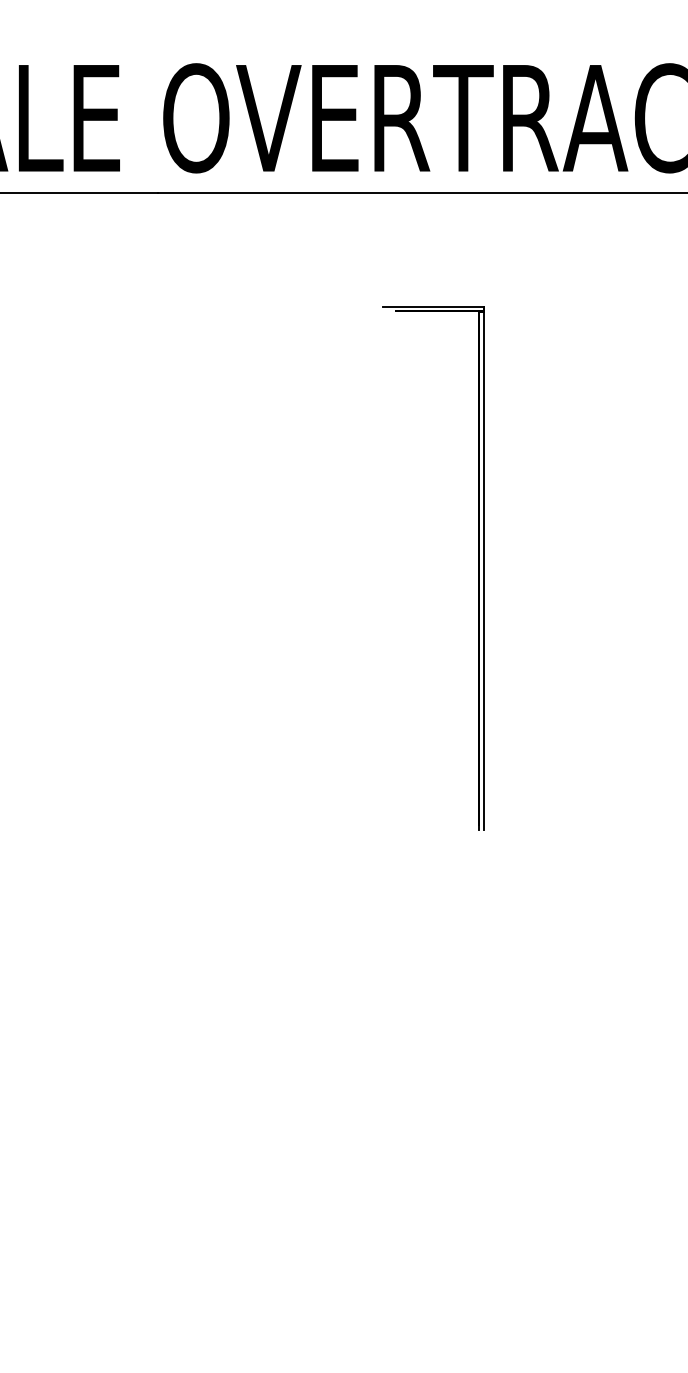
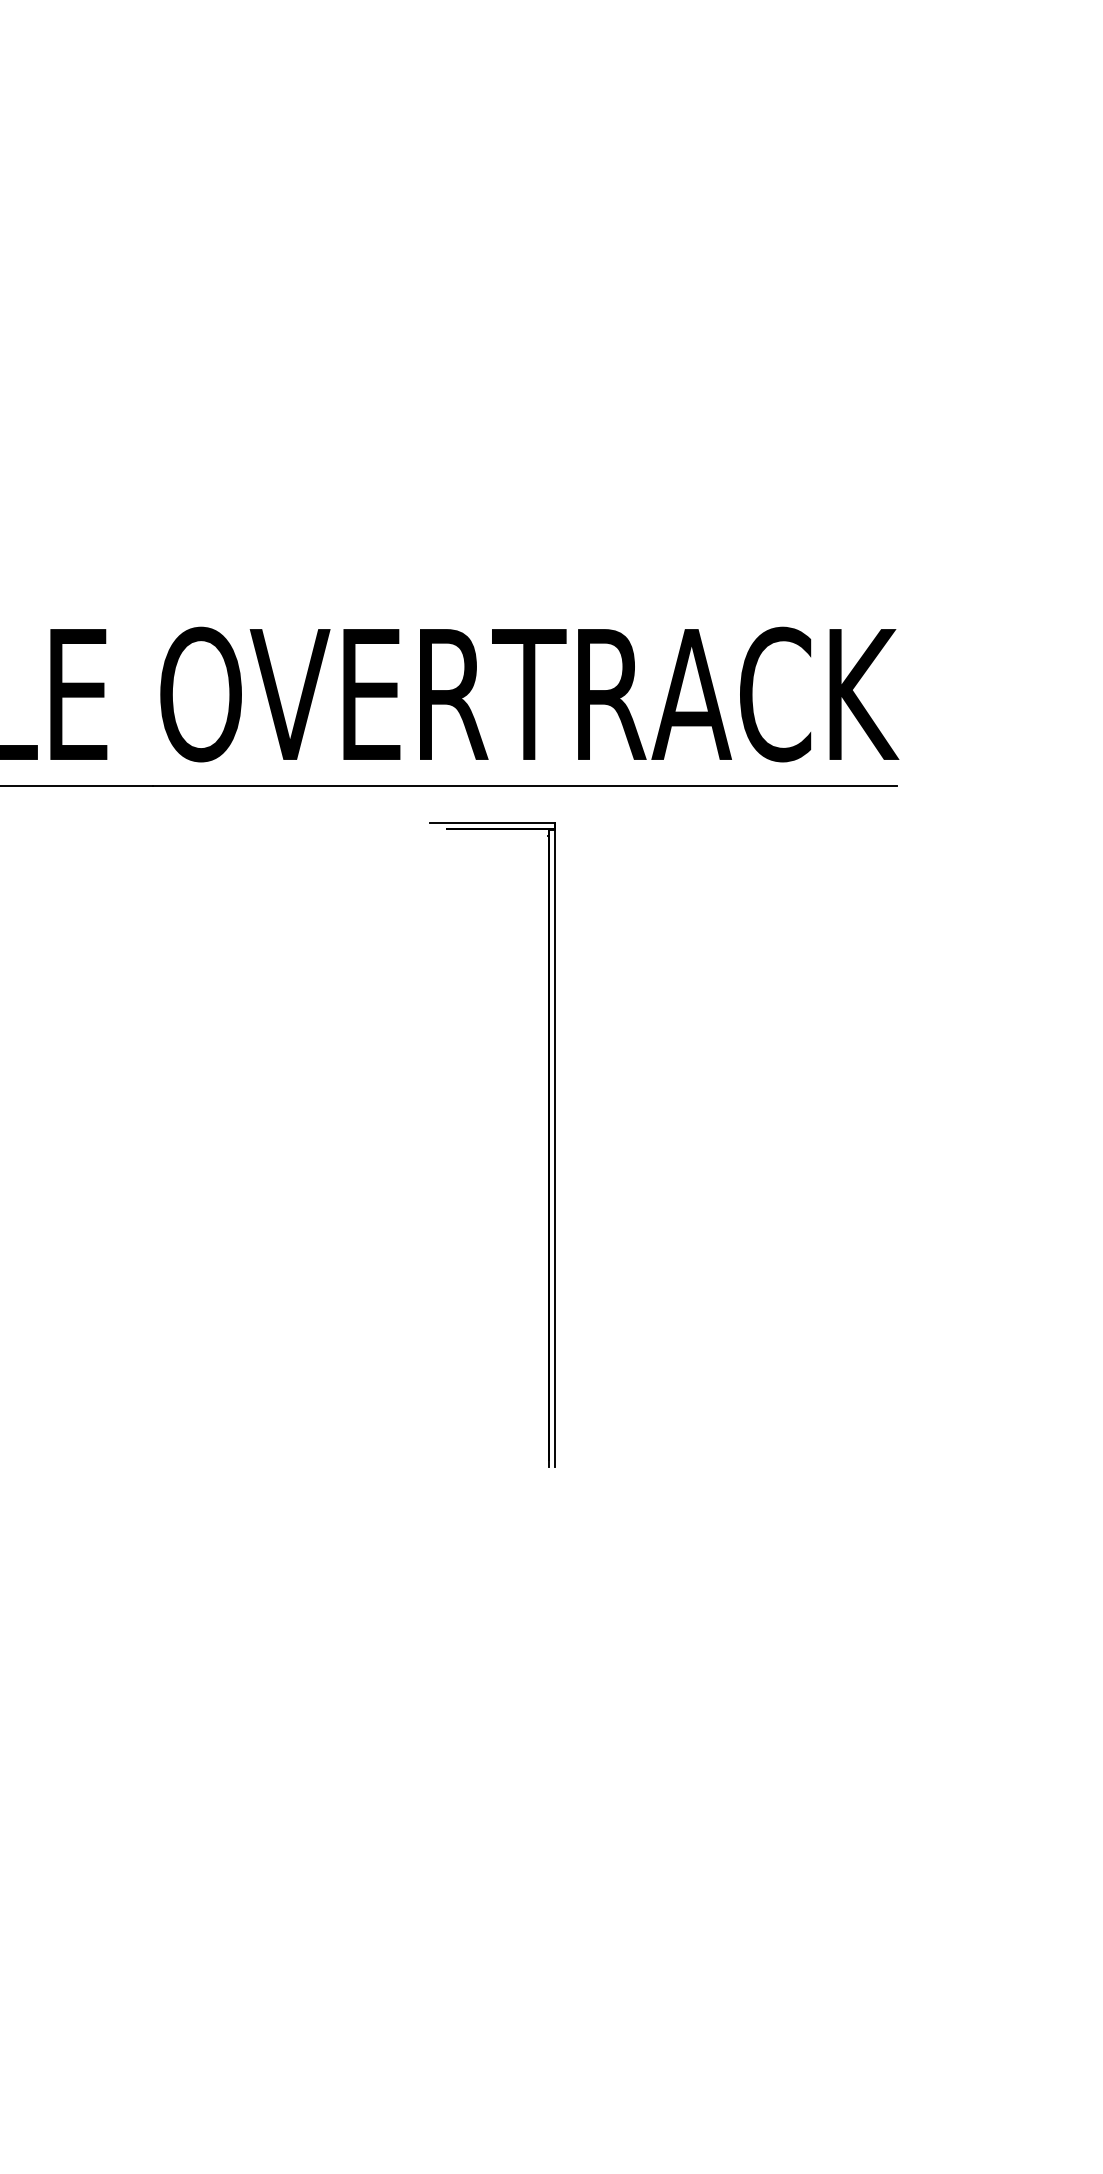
part: (479, 568) -> (548, 1144), moved

